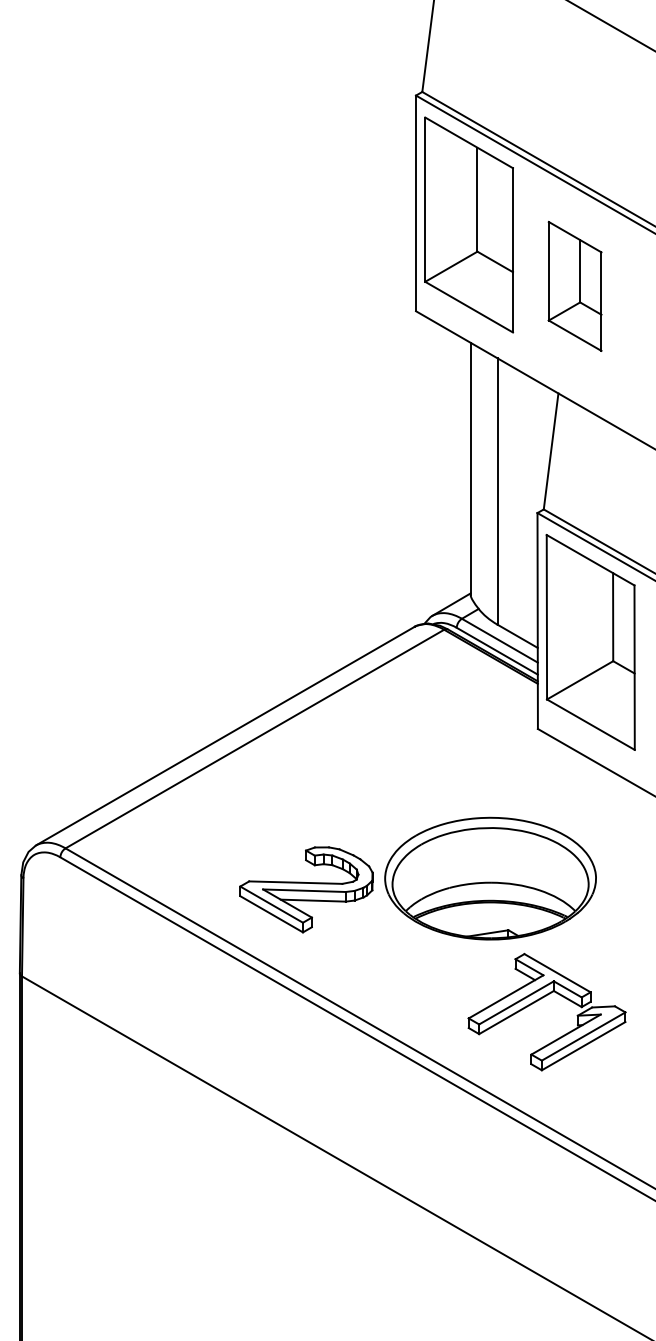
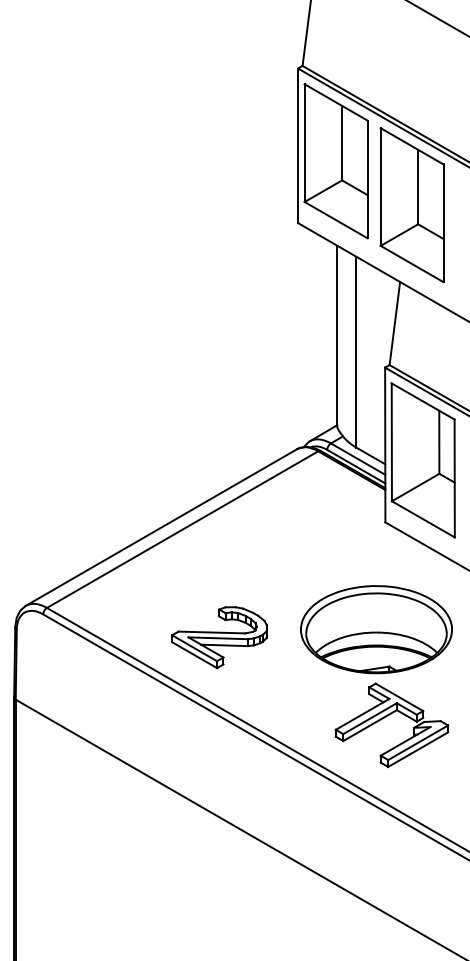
part: (574, 286) -> (411, 205), size x1.67
part: (490, 878) -> (376, 629), moved

